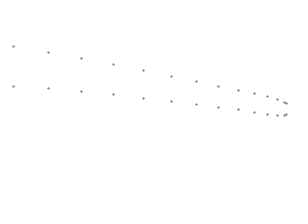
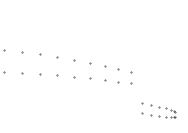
part: (252, 100) -> (158, 110), moved

